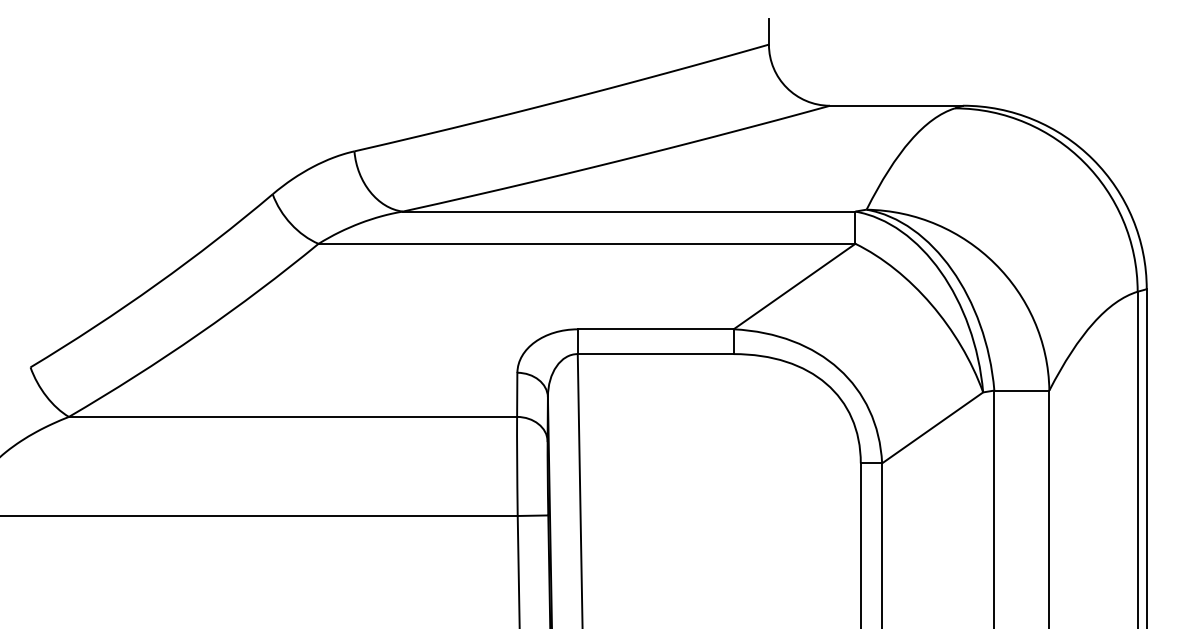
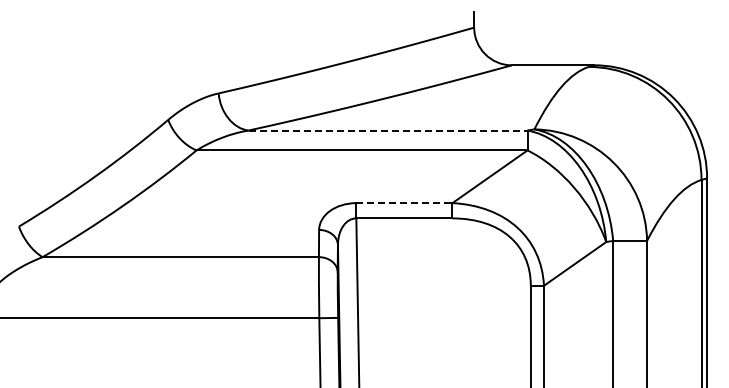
line: (629, 211) -> (388, 130), solid -> dashed
line: (655, 329) -> (404, 203), solid -> dashed

